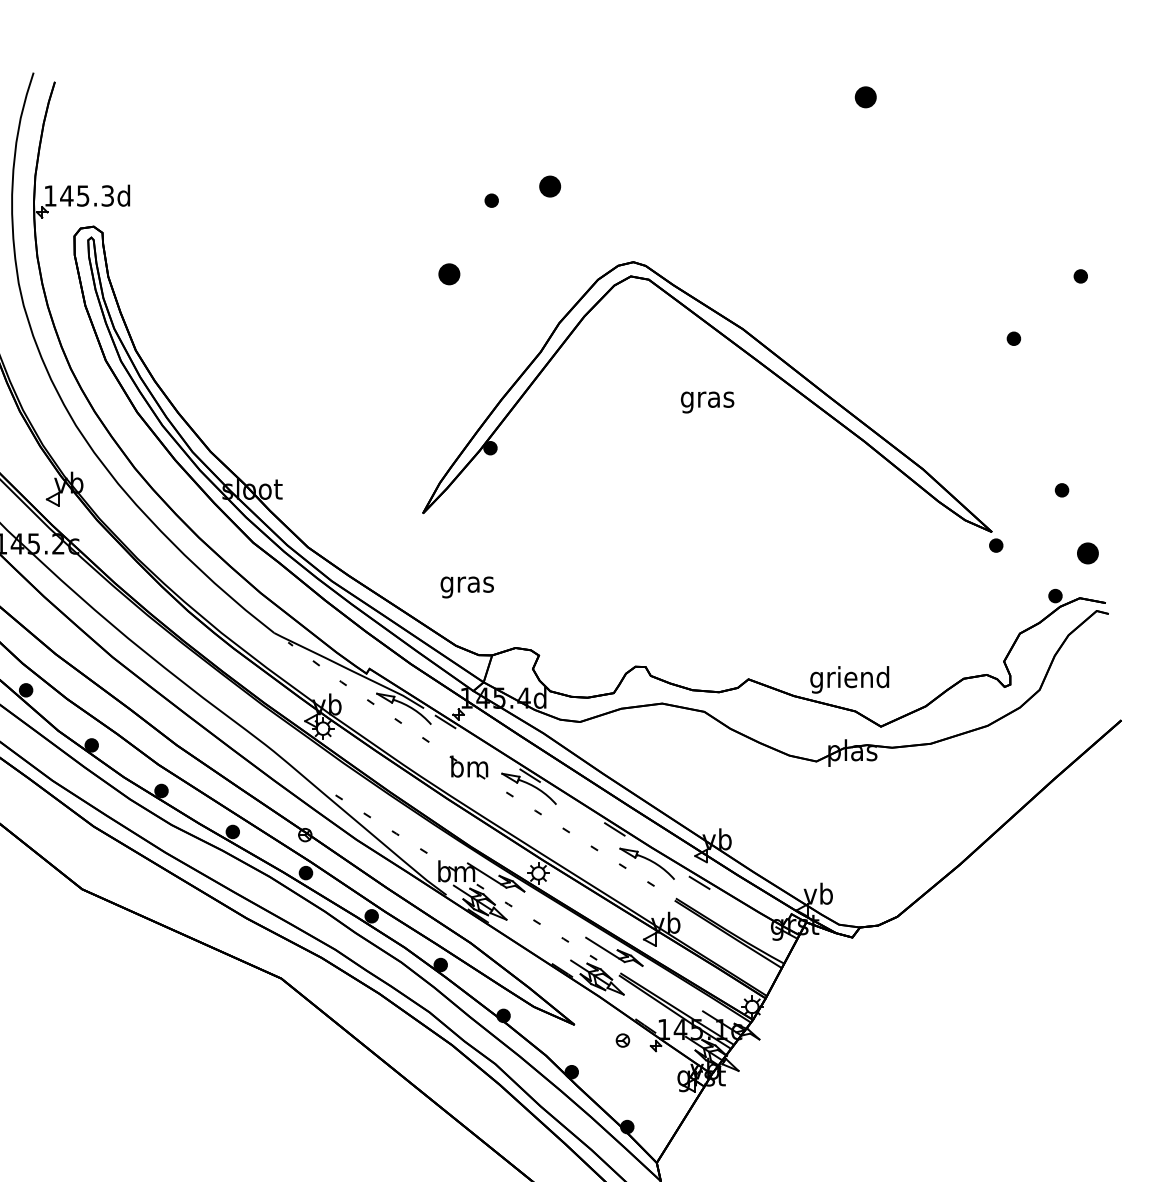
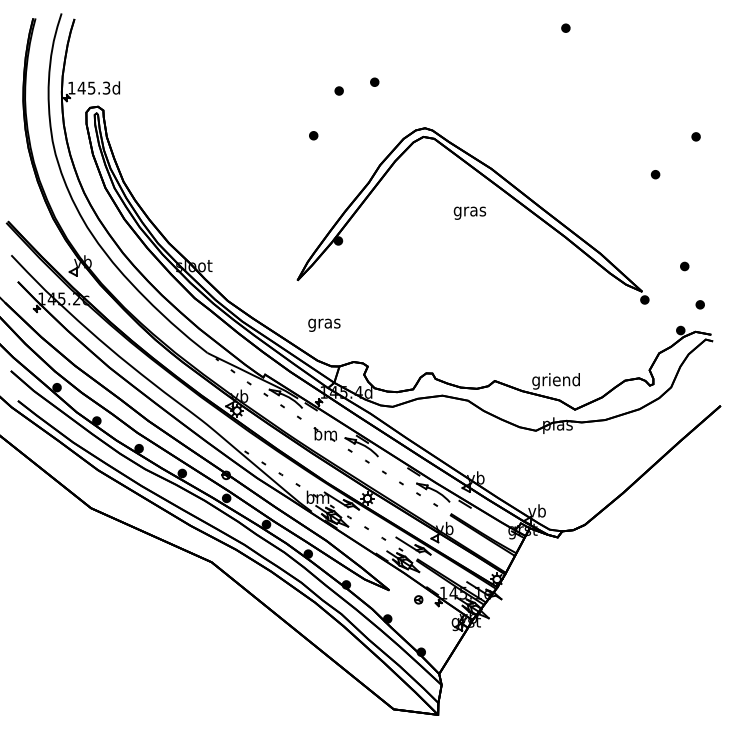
part: (865, 95) -> (565, 27), size x0.62
part: (550, 185) -> (374, 81), size x0.62
part: (449, 274) -> (313, 135), size x0.62
part: (1086, 553) -> (699, 304), size x0.62

